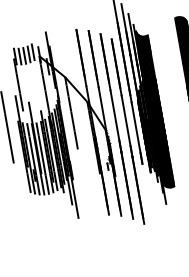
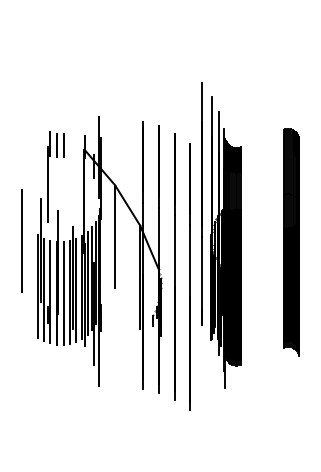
line: (33, 51) -> (76, 141), removed
line: (29, 54) -> (70, 144), removed

